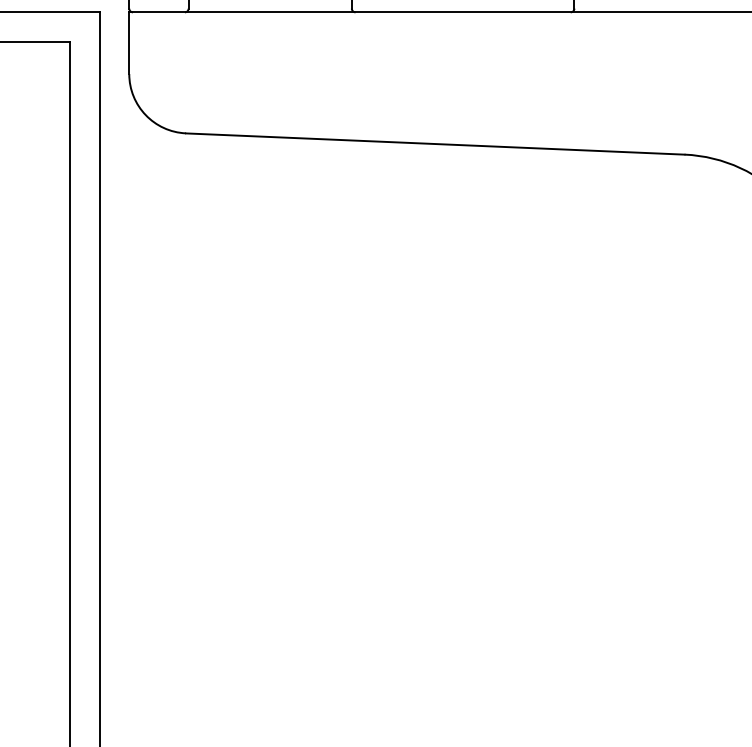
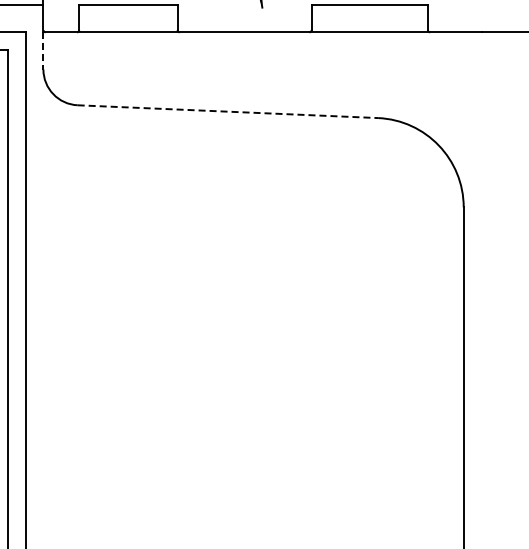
line: (129, 42) -> (43, 50), solid -> dashed
line: (436, 143) -> (228, 111), solid -> dashed

